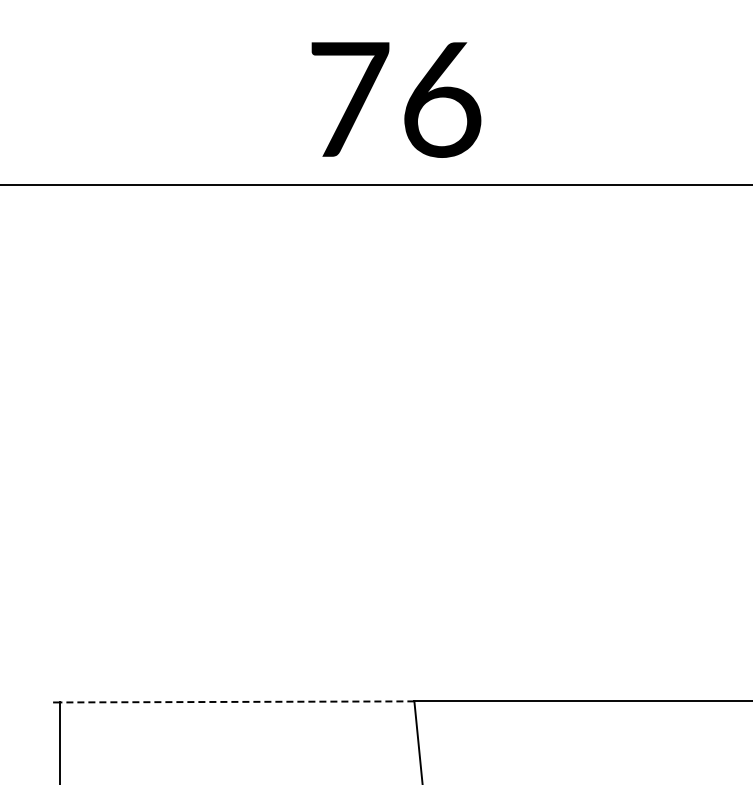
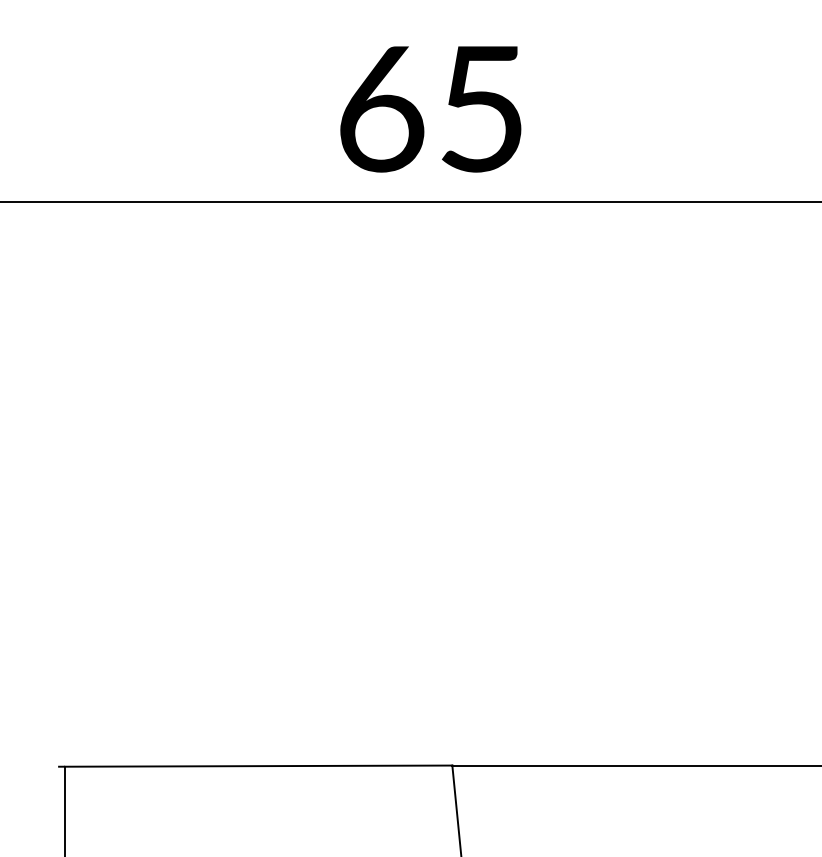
text: (396, 99) -> (432, 108), 76 -> 65
line: (236, 701) -> (258, 765), dashed -> solid

